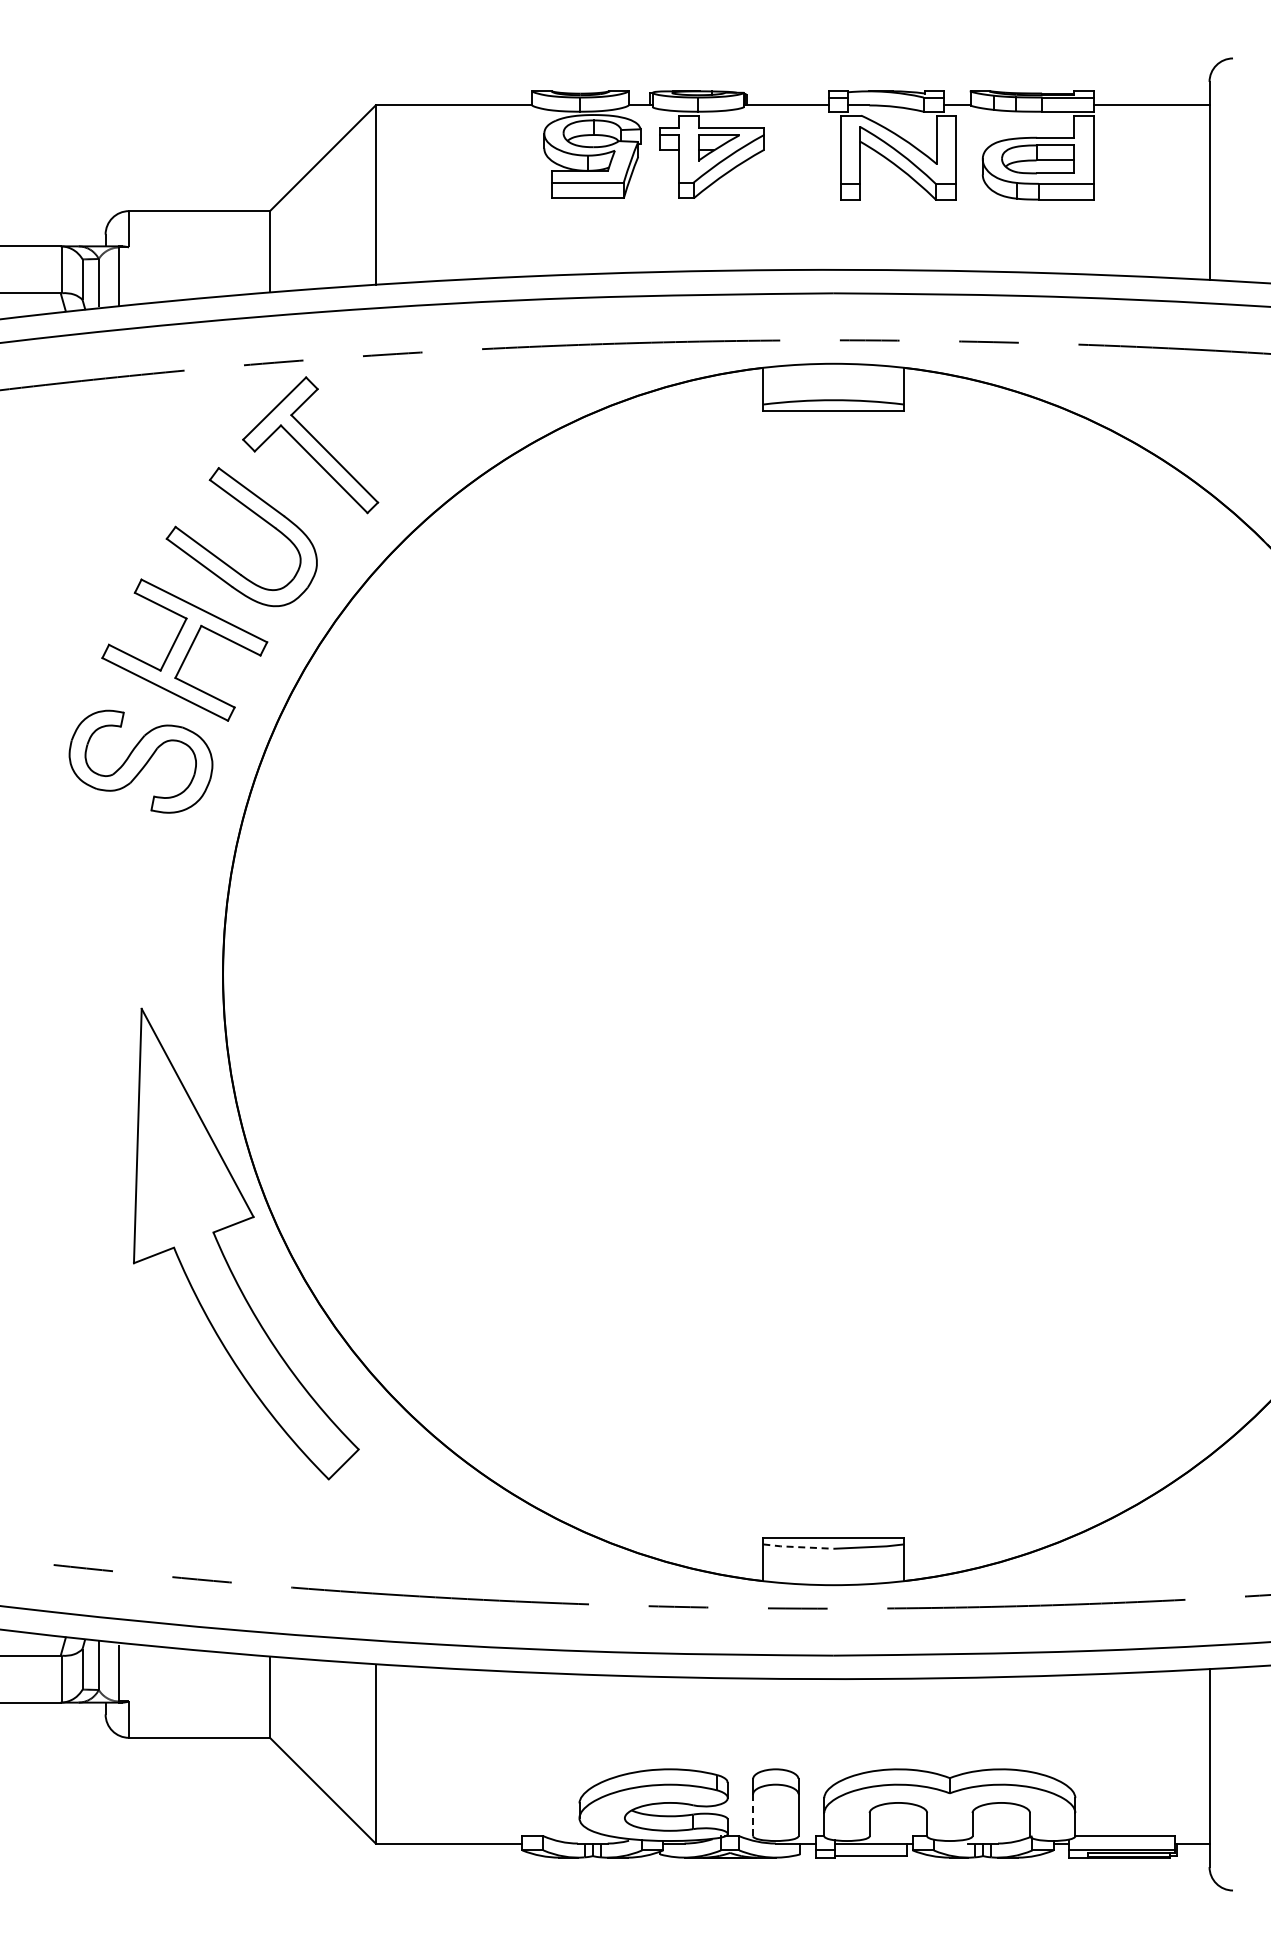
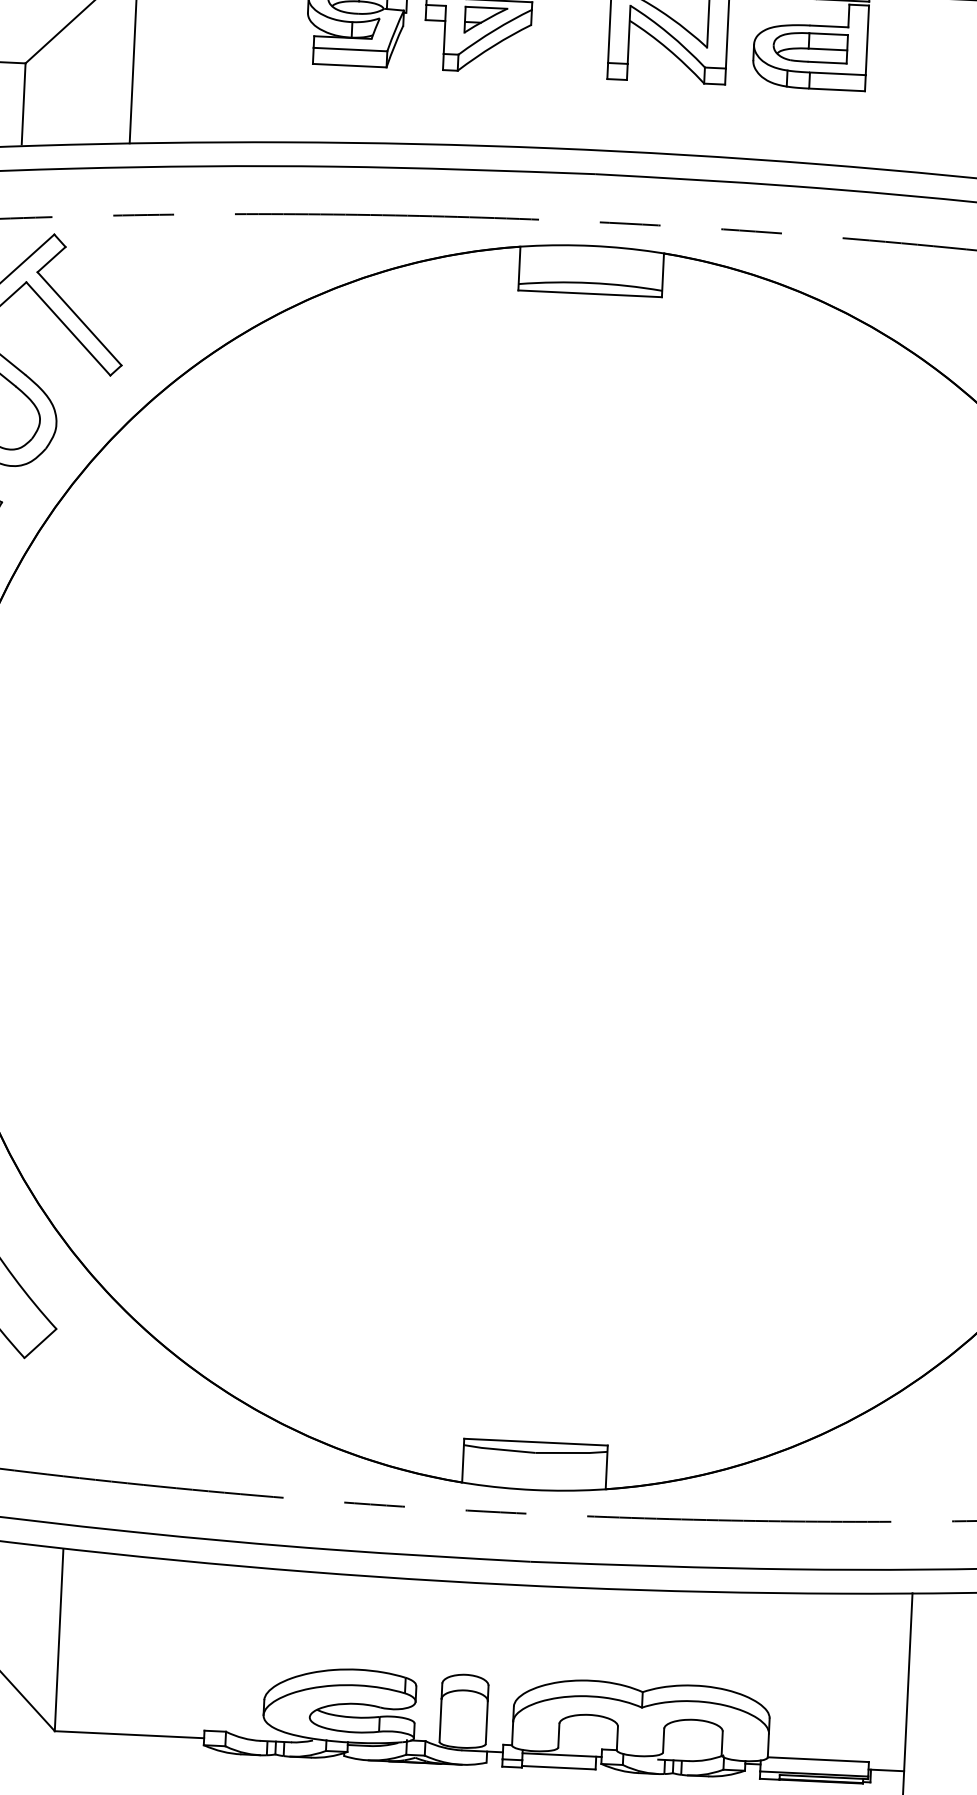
line: (798, 1547) -> (499, 1449), dashed -> solid
line: (753, 1814) -> (441, 1719), dashed -> solid

